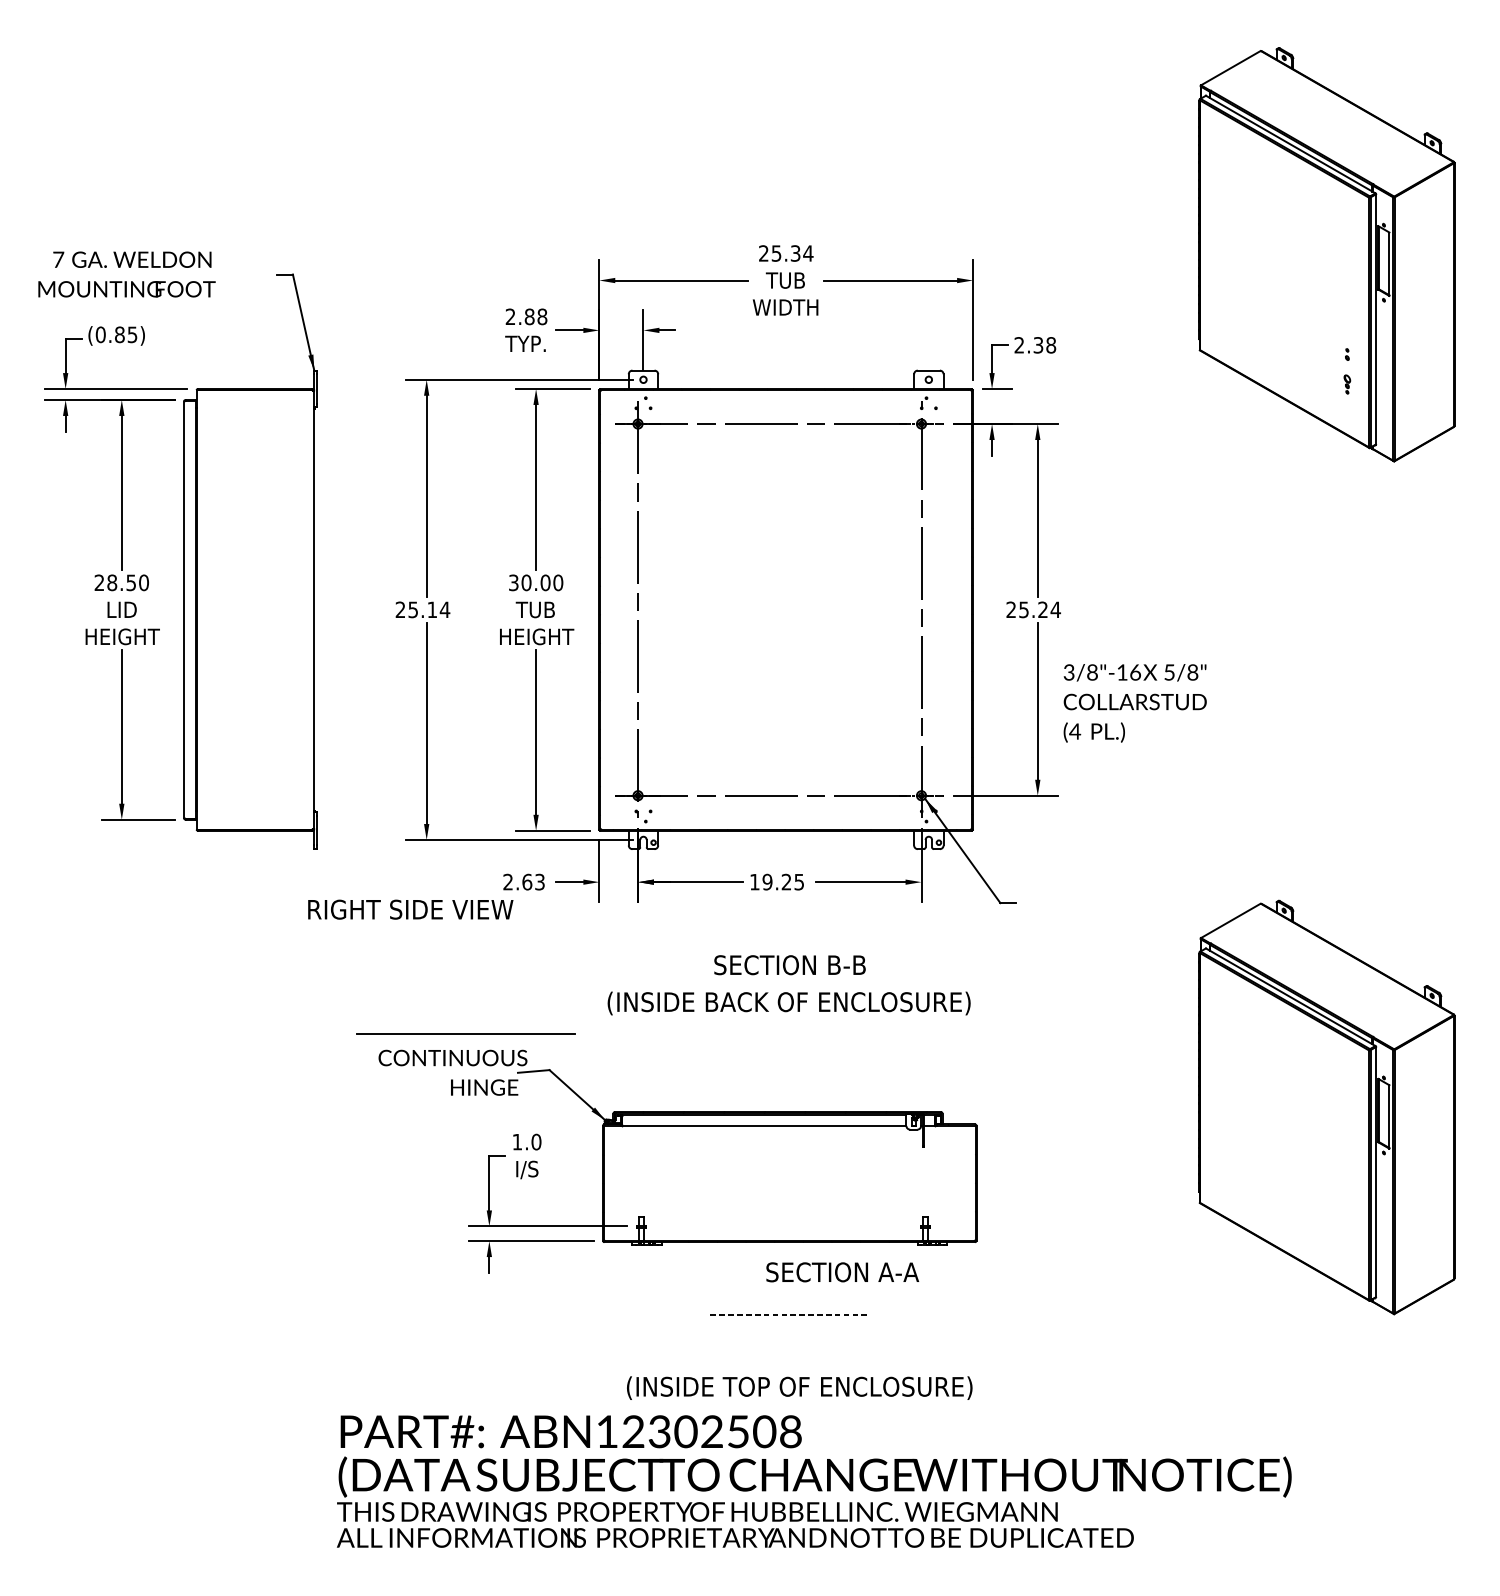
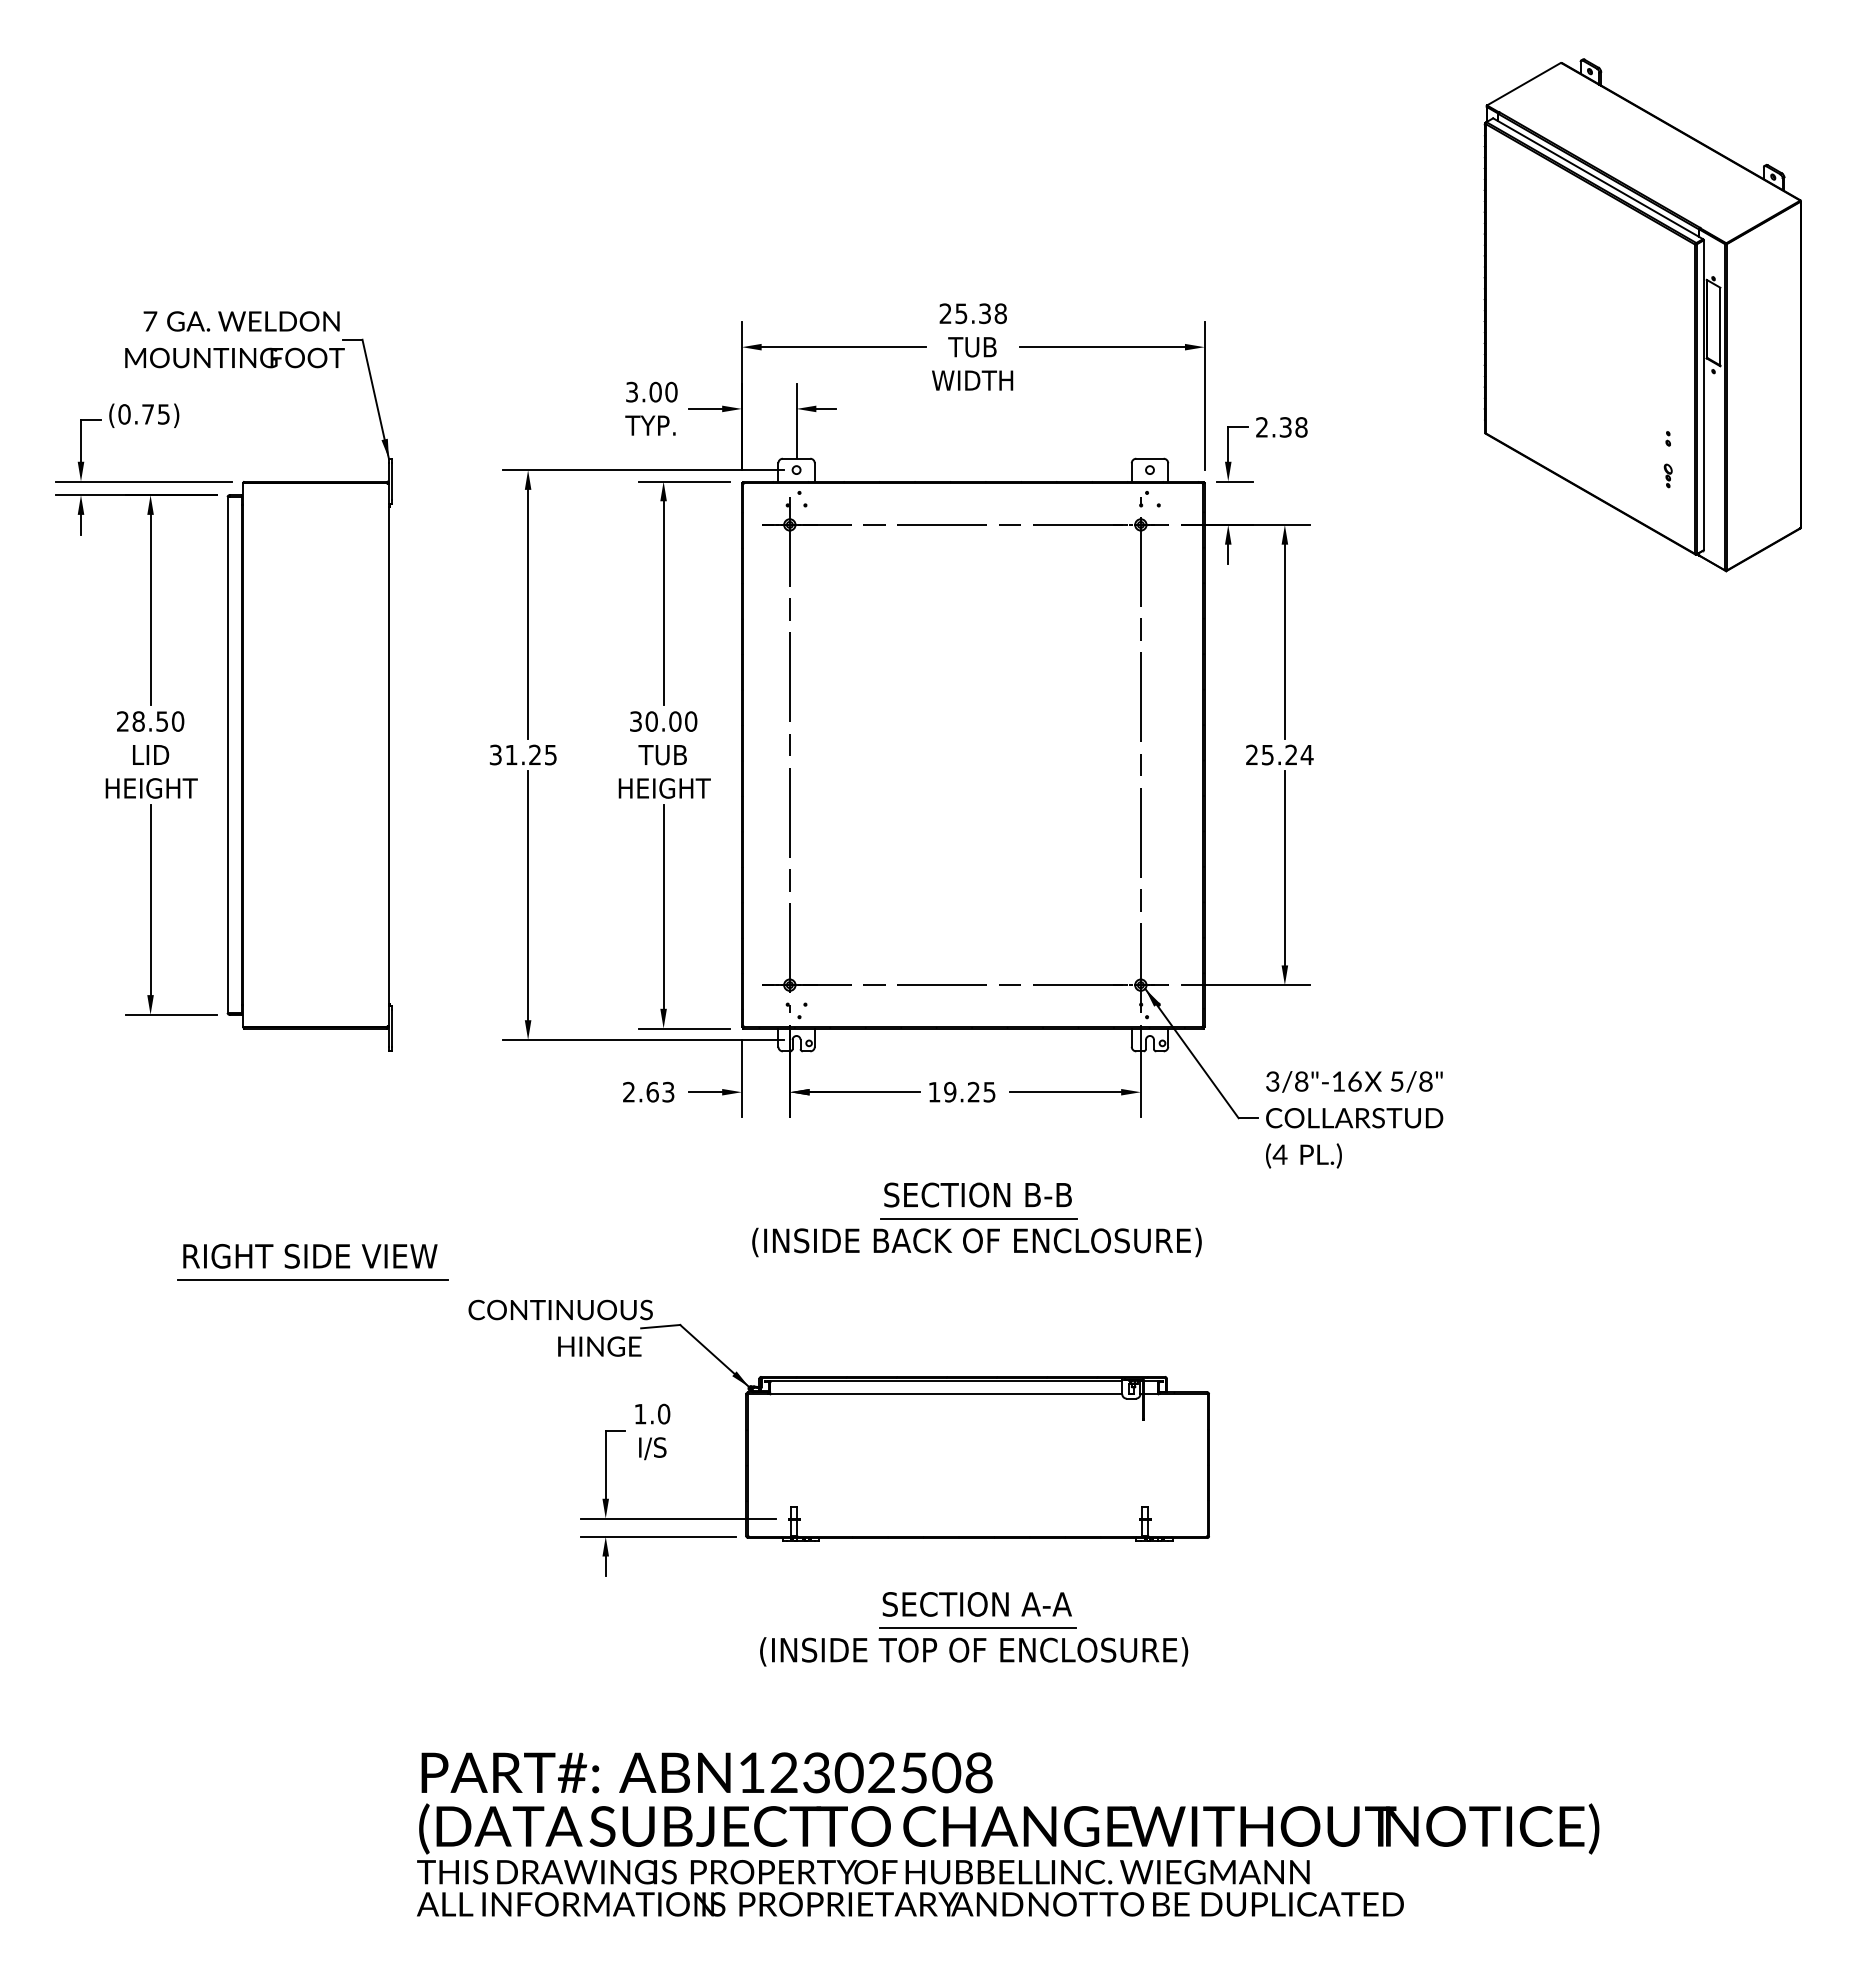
text: (808, 253) -> (1000, 313), 25.34 -> 25.38
text: (126, 274) -> (234, 339), moved
text: (526, 317) -> (651, 392), 2.88 -> 3.00
text: (120, 334) -> (148, 414), (0.85) -> (0.75)
text: (422, 609) -> (523, 754), 25.14 -> 31.25
text: (1135, 703) -> (1354, 1119), moved
text: (410, 909) -> (310, 1256), moved
line: (790, 984) -> (978, 1218), added
line: (465, 1033) -> (312, 1279), moved
part: (1326, 1107) -> (1642, 1371), removed
text: (842, 1272) -> (976, 1604), moved
line: (790, 1315) -> (978, 1628), dashed -> solid
text: (800, 1387) -> (974, 1651), moved

